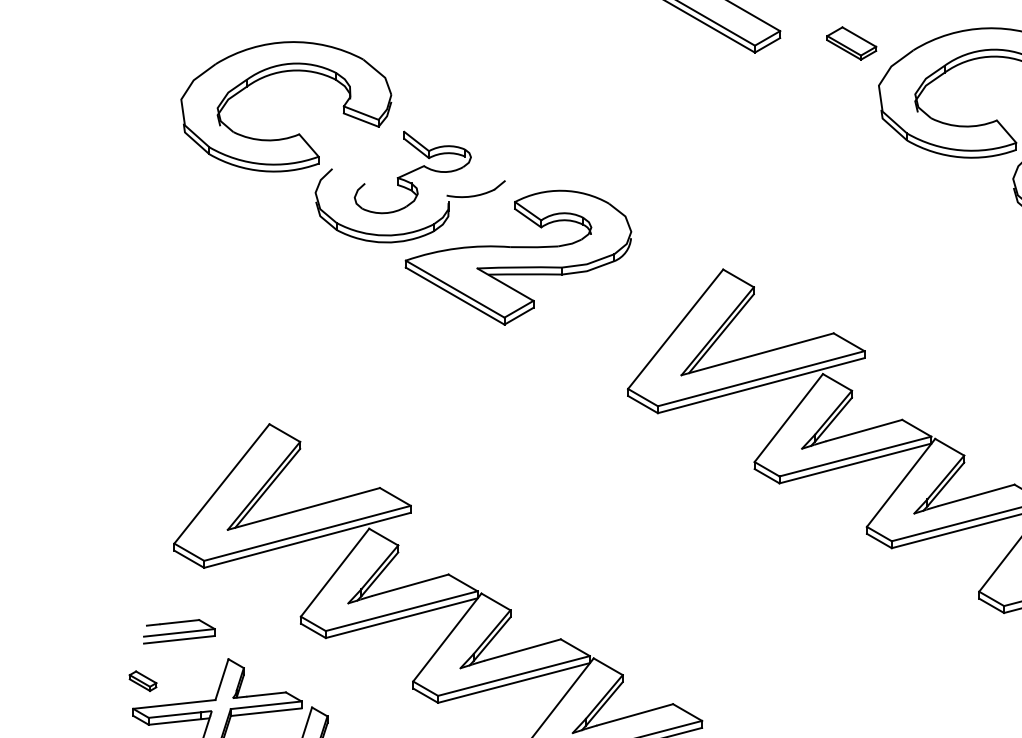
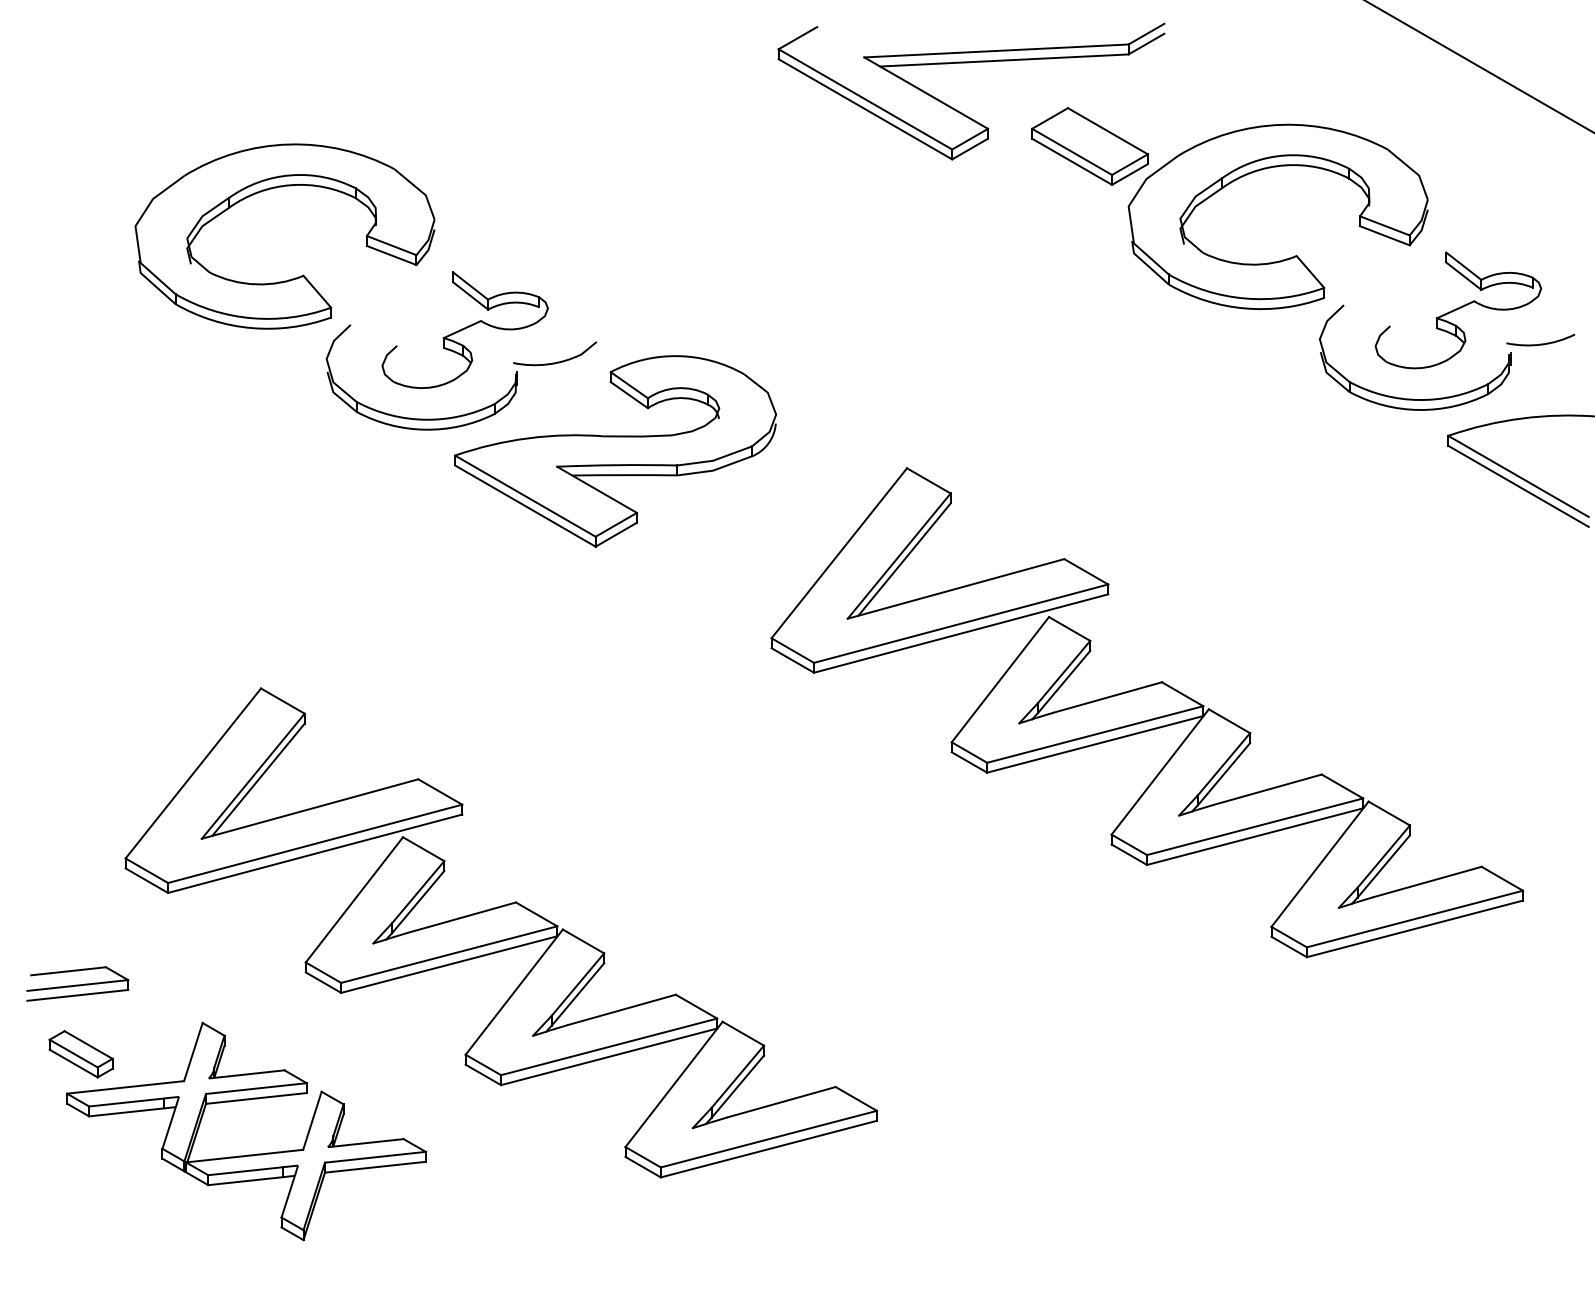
part: (851, 43) -> (1089, 146), size x1.67
part: (179, 631) -> (77, 983), moved
part: (142, 681) -> (80, 1054), size x1.67

